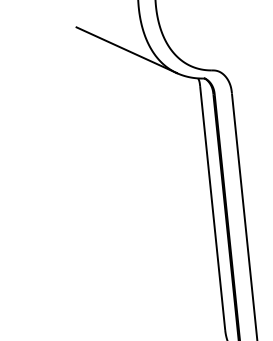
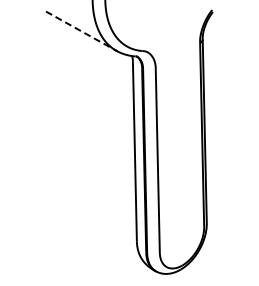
line: (126, 50) -> (81, 31), solid -> dashed

